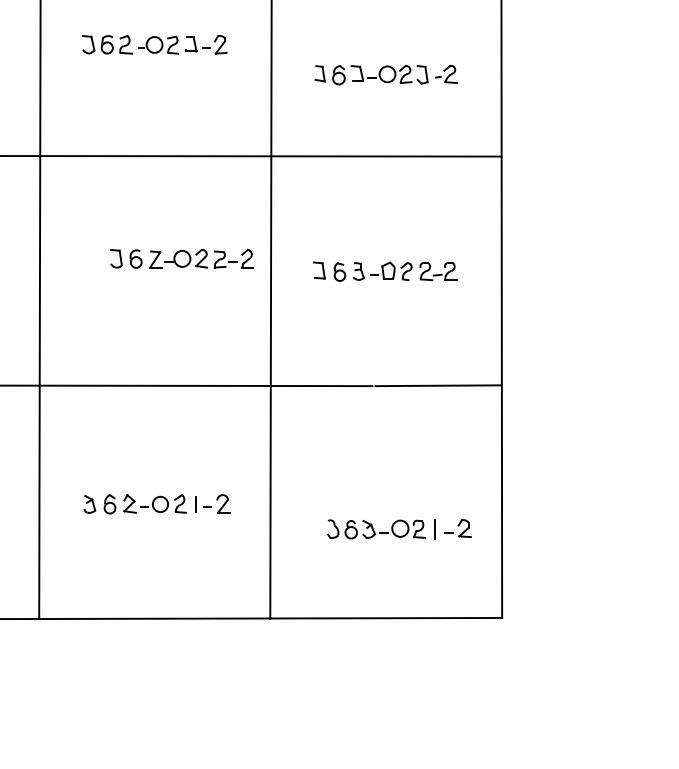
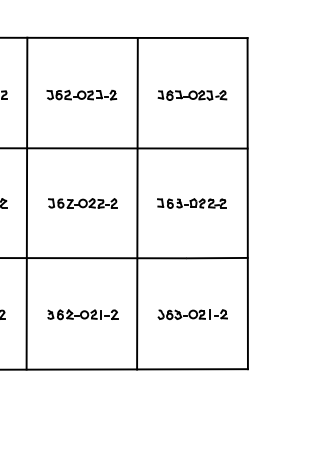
part: (386, 74) -> (192, 95), moved
part: (181, 258) -> (82, 203), moved
part: (398, 528) -> (192, 314), moved

